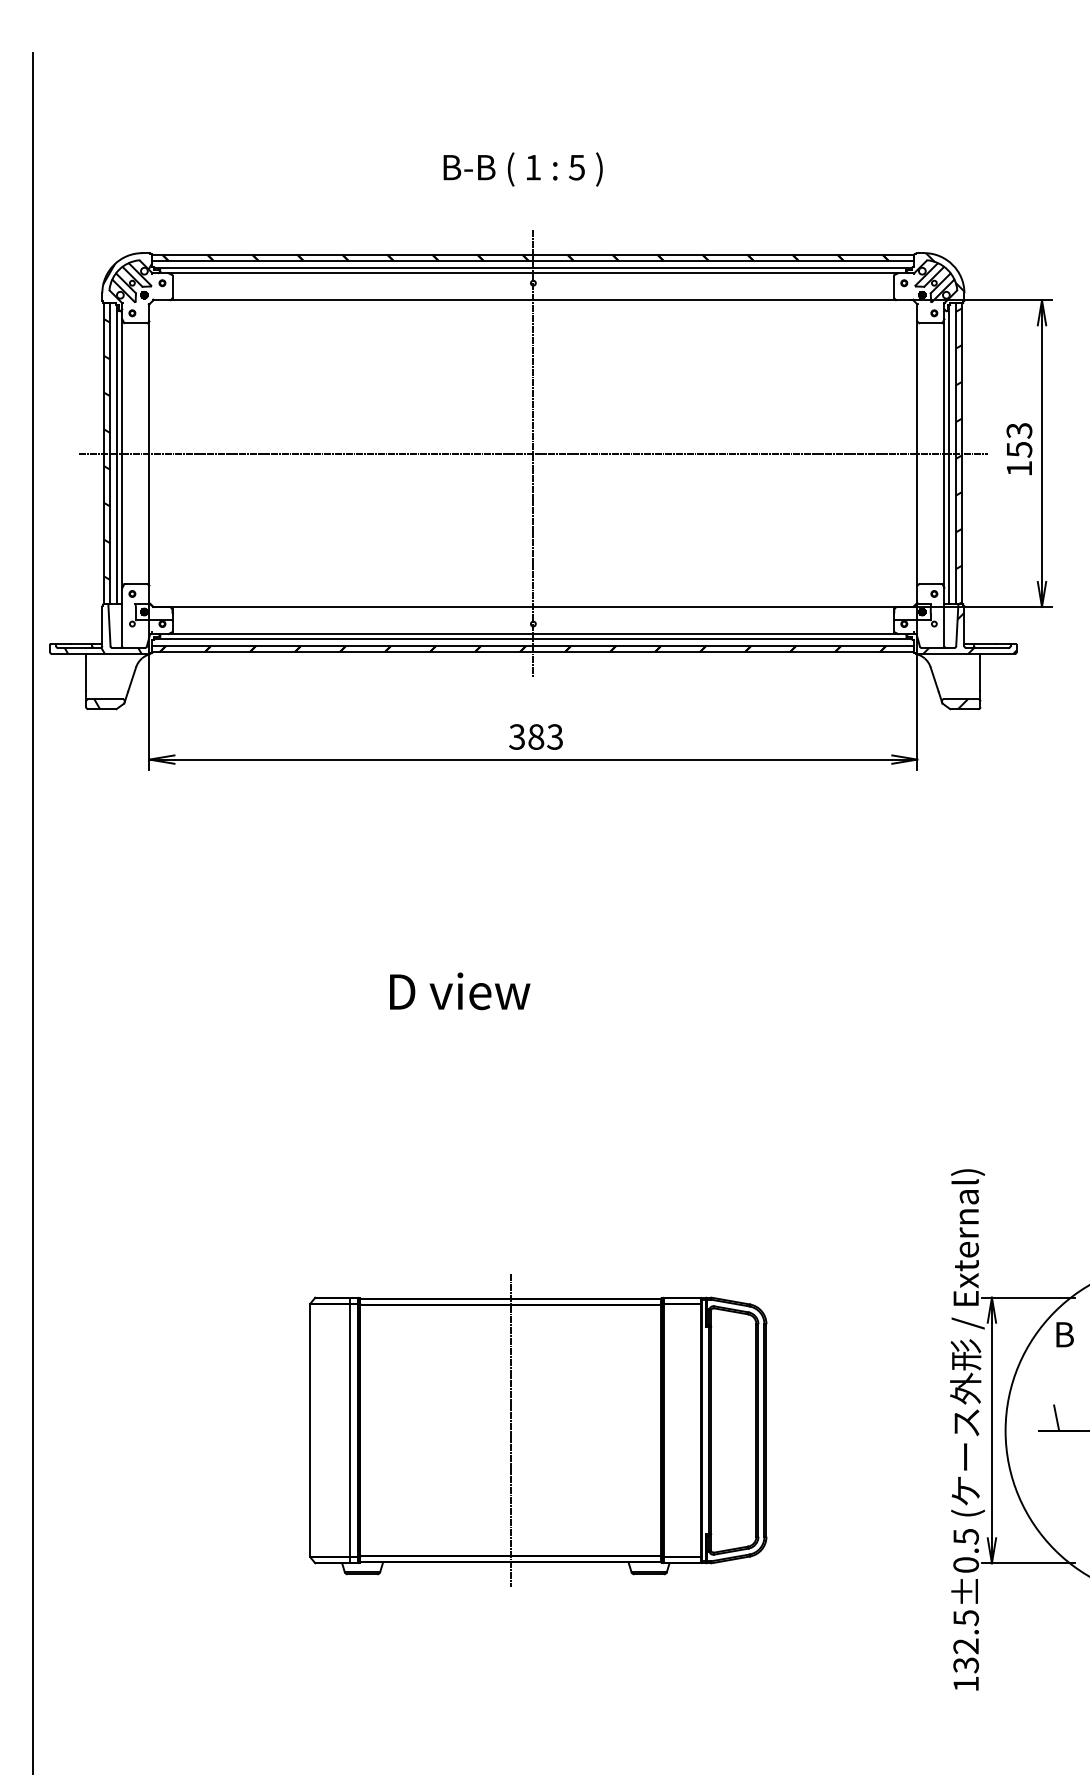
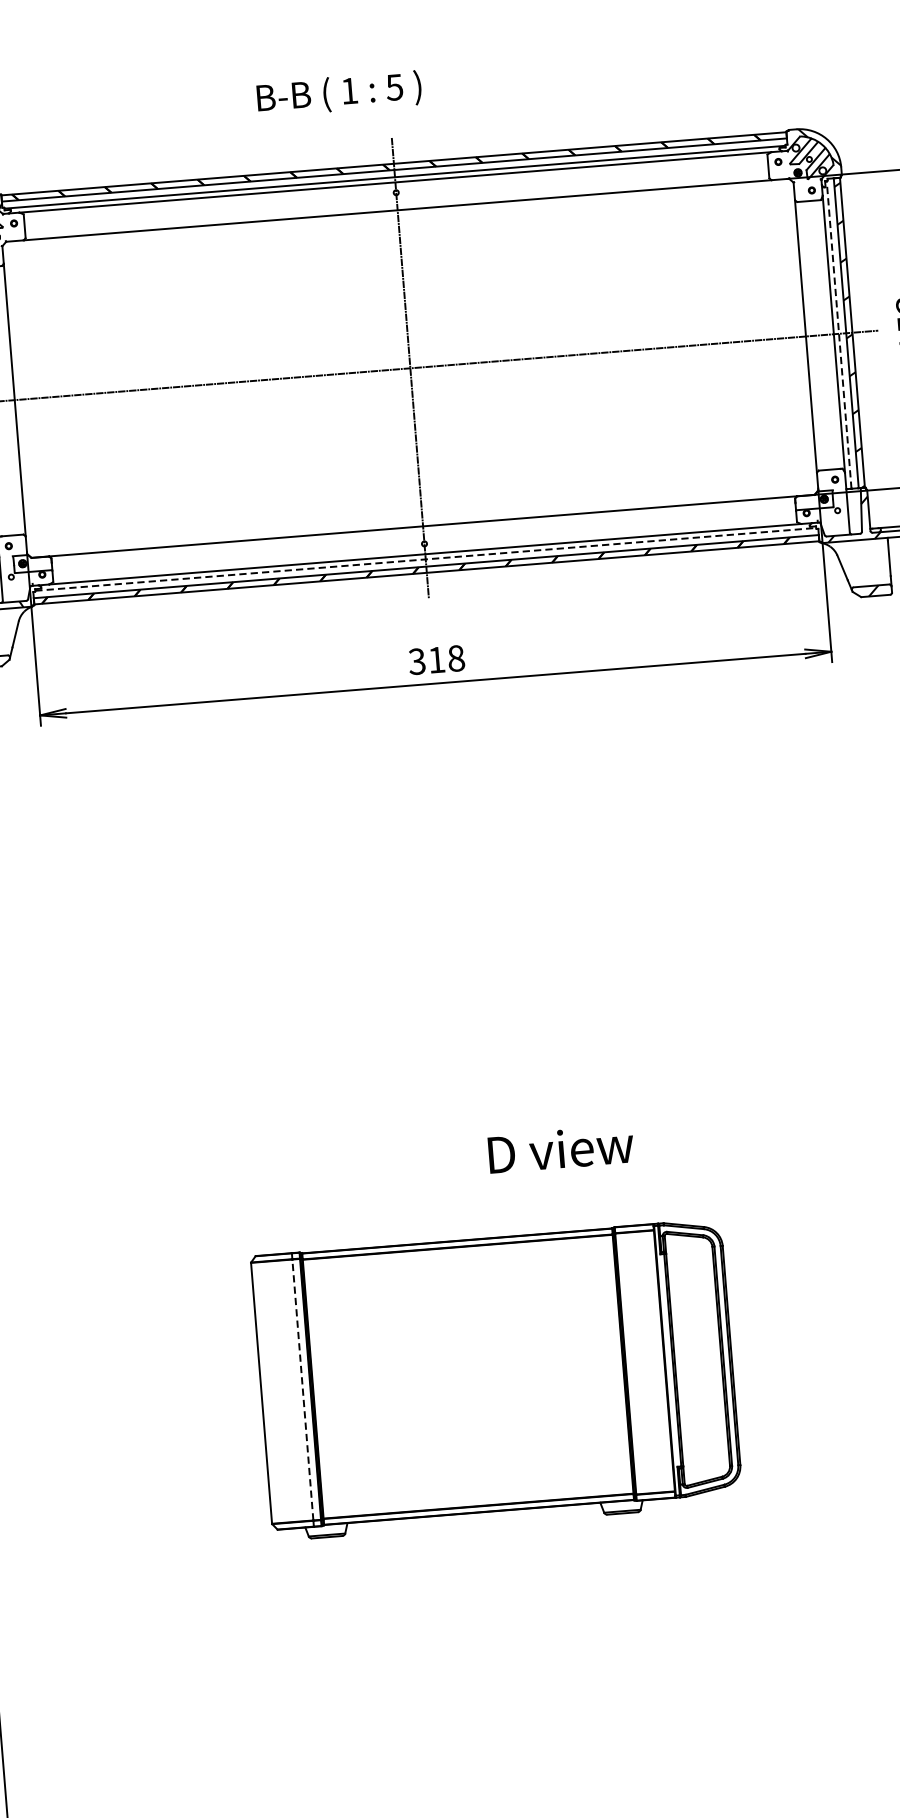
text: (522, 169) -> (338, 93), moved
line: (949, 454) -> (839, 334), solid -> dashed
line: (533, 639) -> (425, 559), solid -> dashed
text: (545, 736) -> (446, 658), 383 -> 318
text: (460, 991) -> (561, 1149), moved
line: (350, 1430) -> (302, 1390), solid -> dashed
line: (510, 1430) -> (467, 1376), removed

